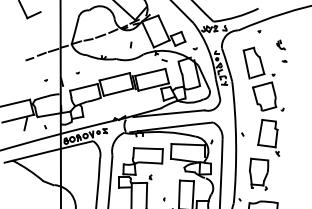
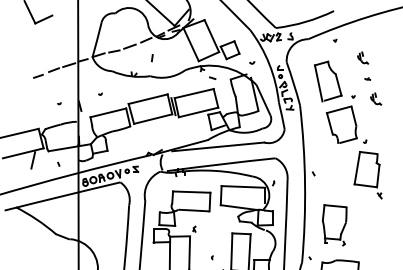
line: (131, 45) -> (152, 58), moved
part: (291, 76) -> (376, 98), added
part: (268, 138) -> (367, 175), moved

